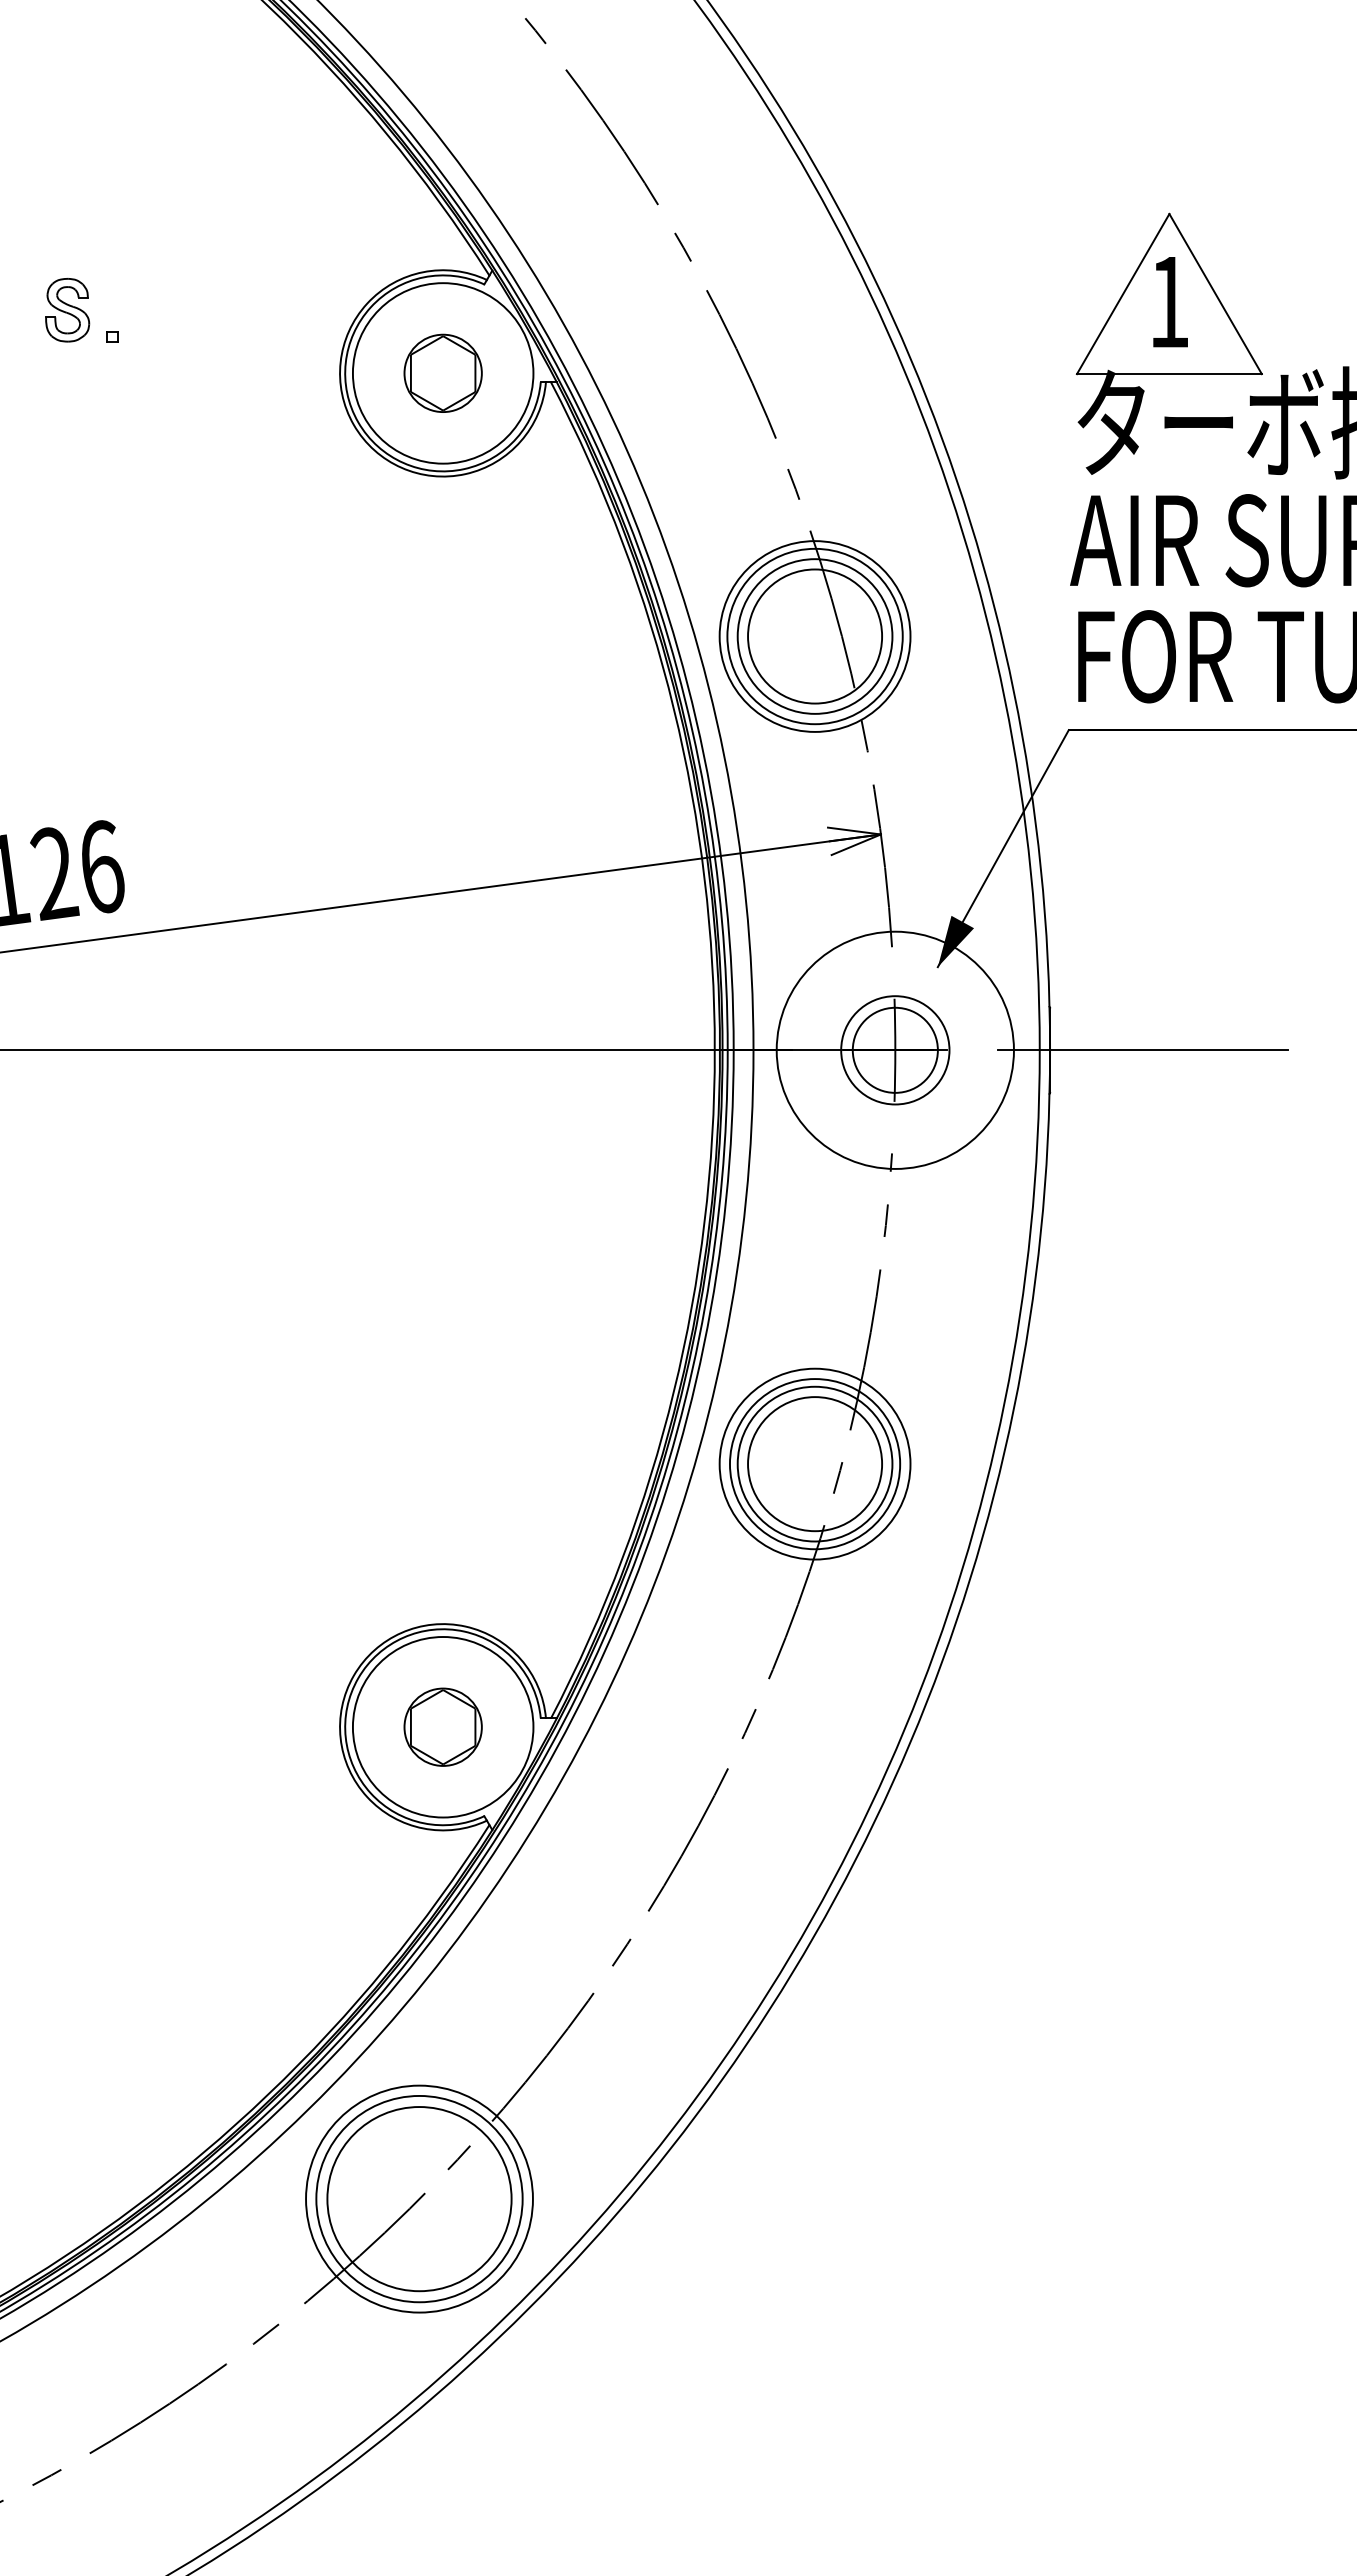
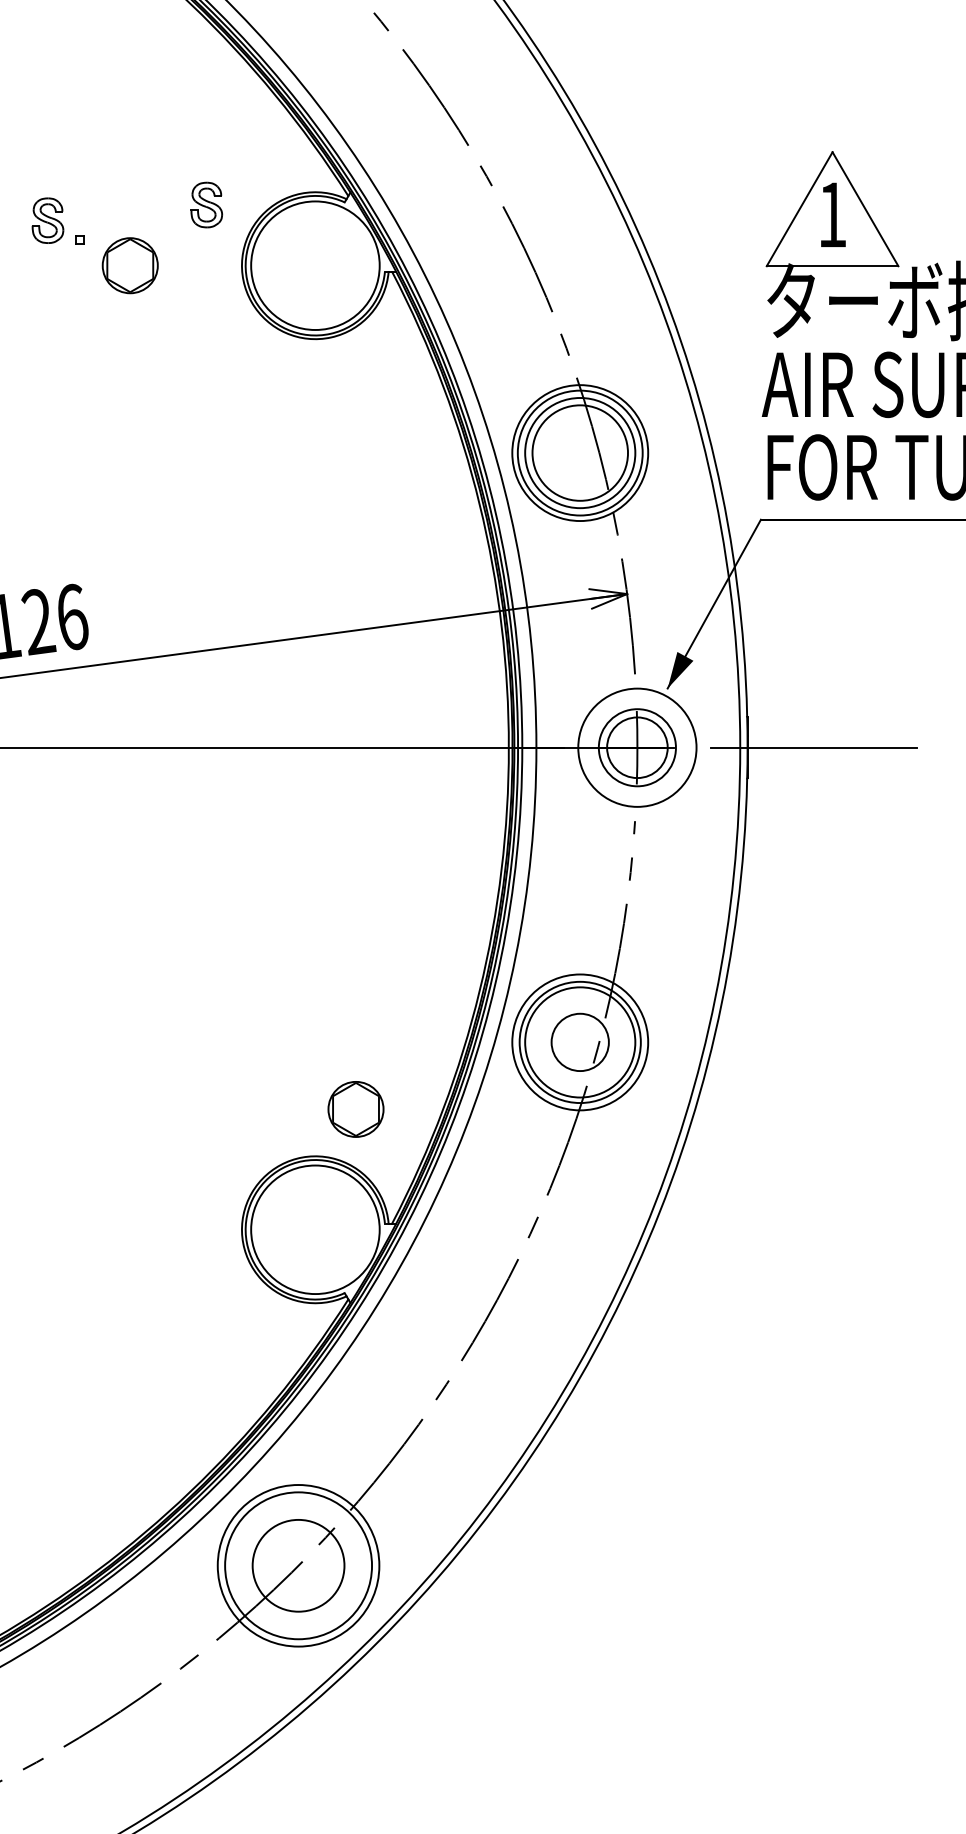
part: (290, 288) -> (206, 205), added
part: (442, 372) -> (129, 265), moved
circle: (894, 1049) -> (636, 747), size x0.7
circle: (815, 1464) -> (580, 1042), size x0.6
part: (442, 1726) -> (355, 1108), moved
circle: (419, 2199) -> (298, 1566), size x0.7

